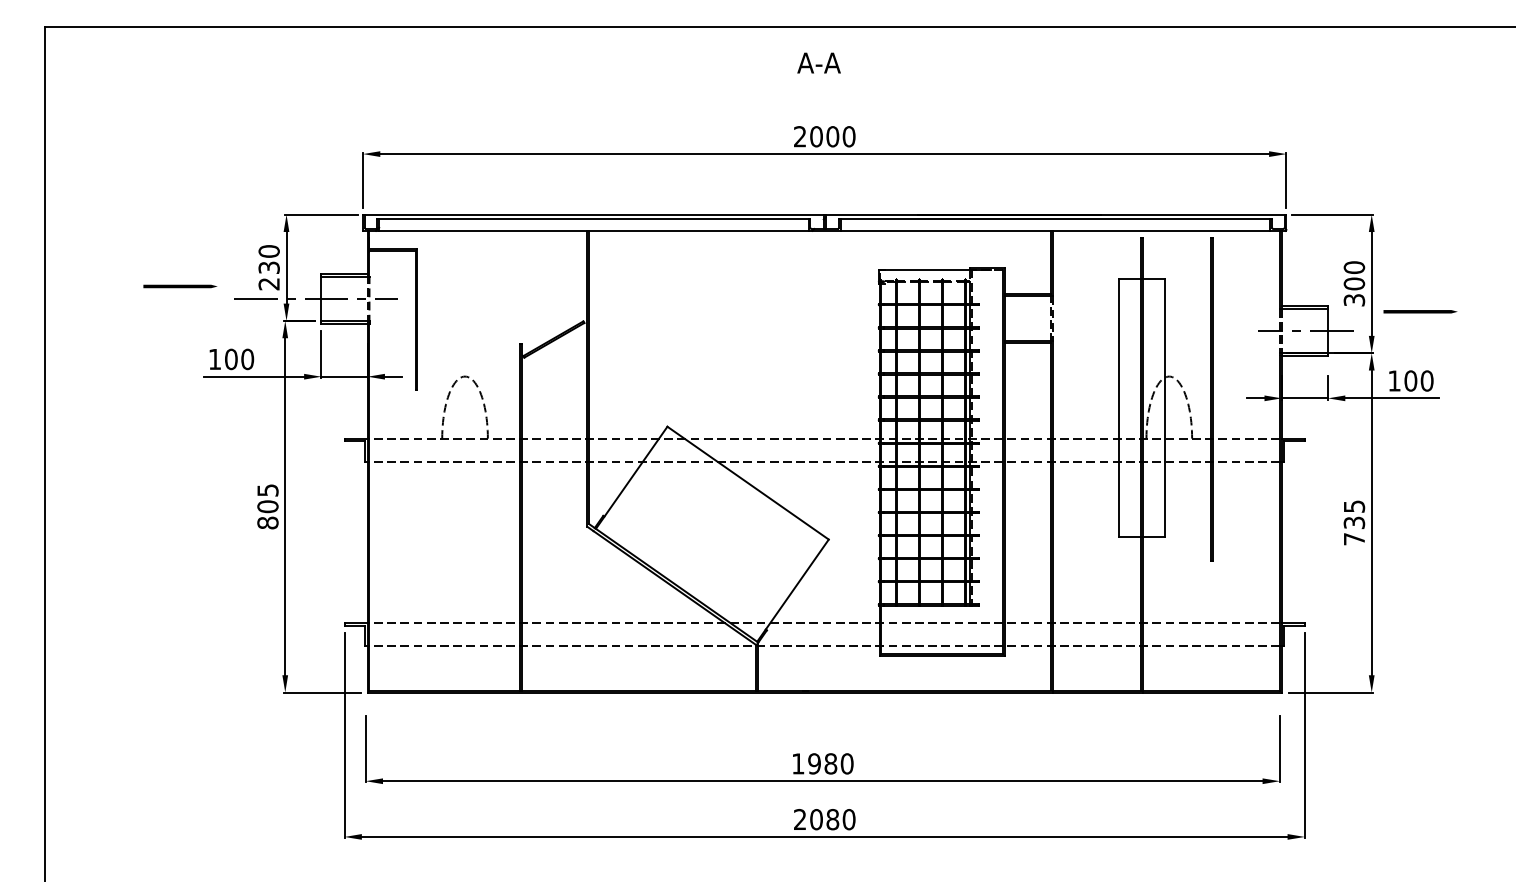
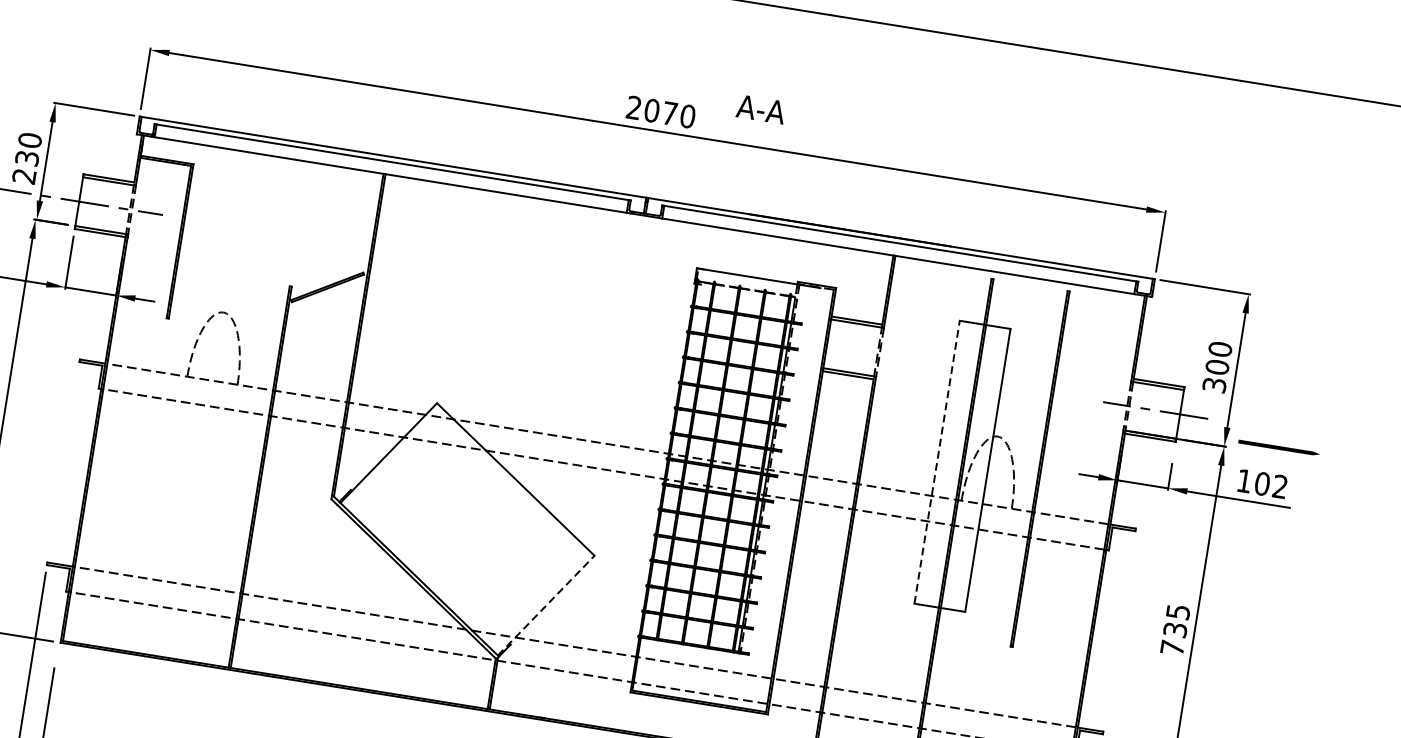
text: (818, 62) -> (760, 108), moved
text: (832, 136) -> (669, 113), 2000 -> 2070
line: (1420, 311) -> (1279, 447), moved
text: (1426, 380) -> (1279, 486), 100 -> 102
line: (1119, 408) -> (937, 462), solid -> dashed
line: (793, 590) -> (546, 605), solid -> dashed

